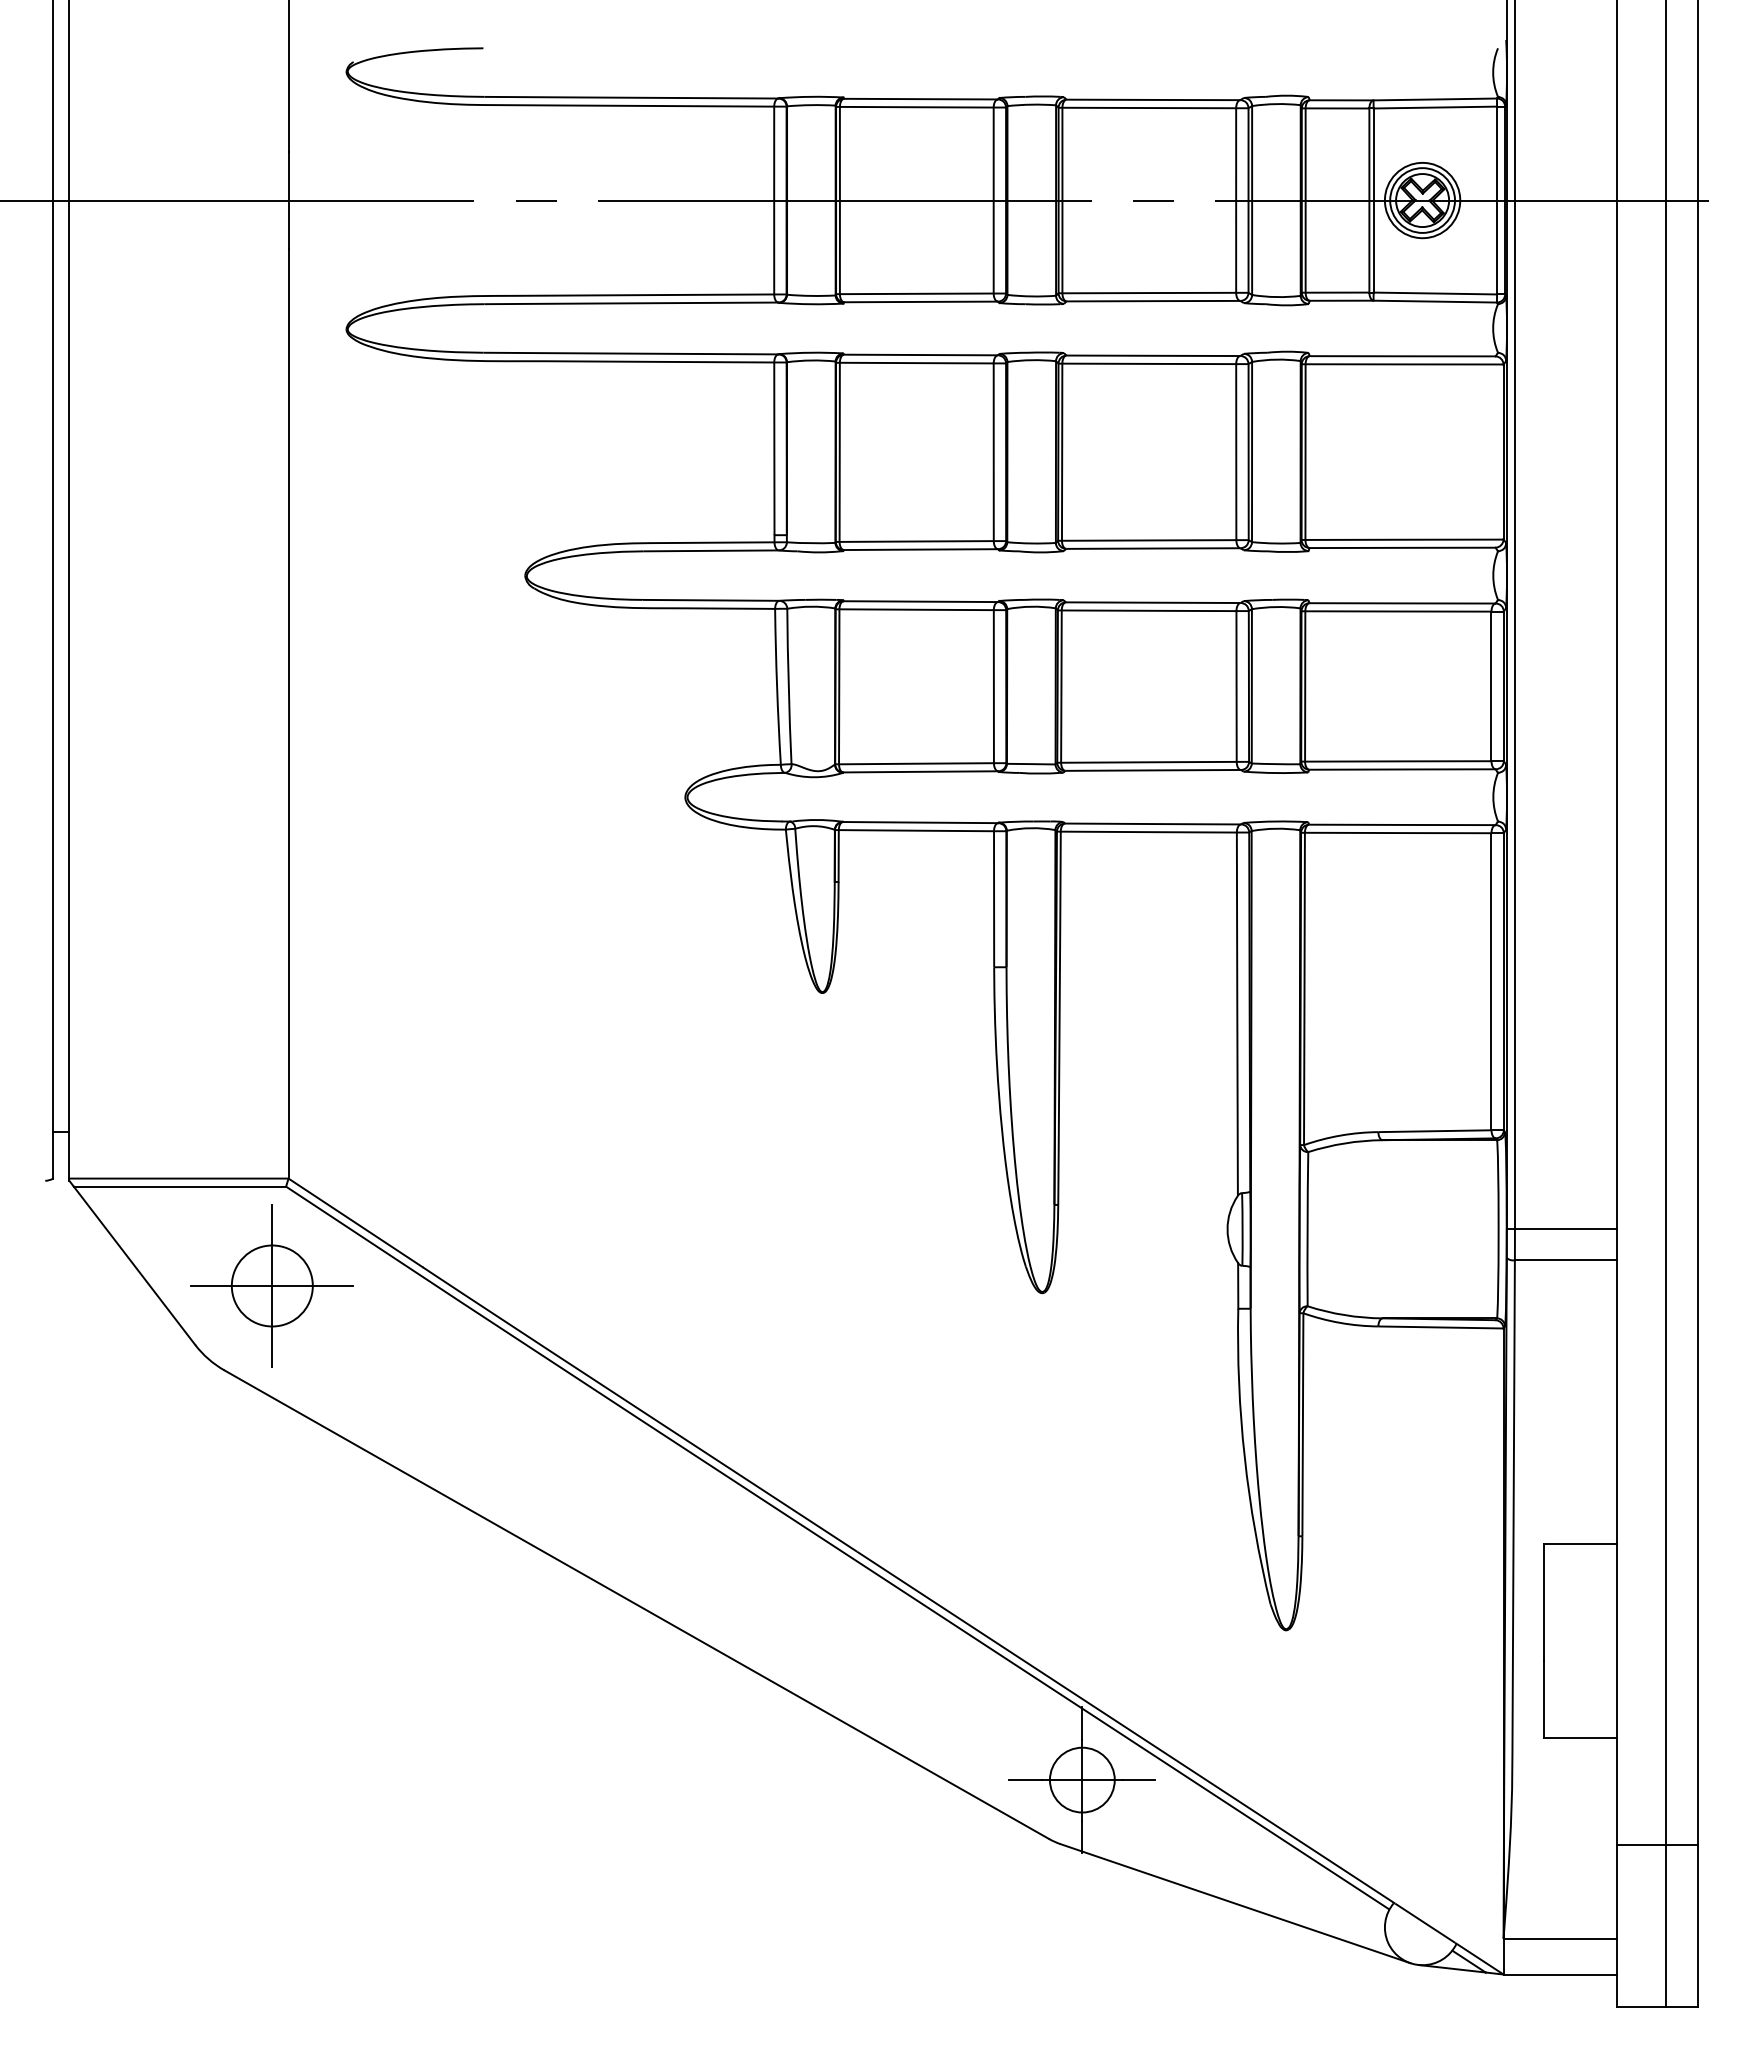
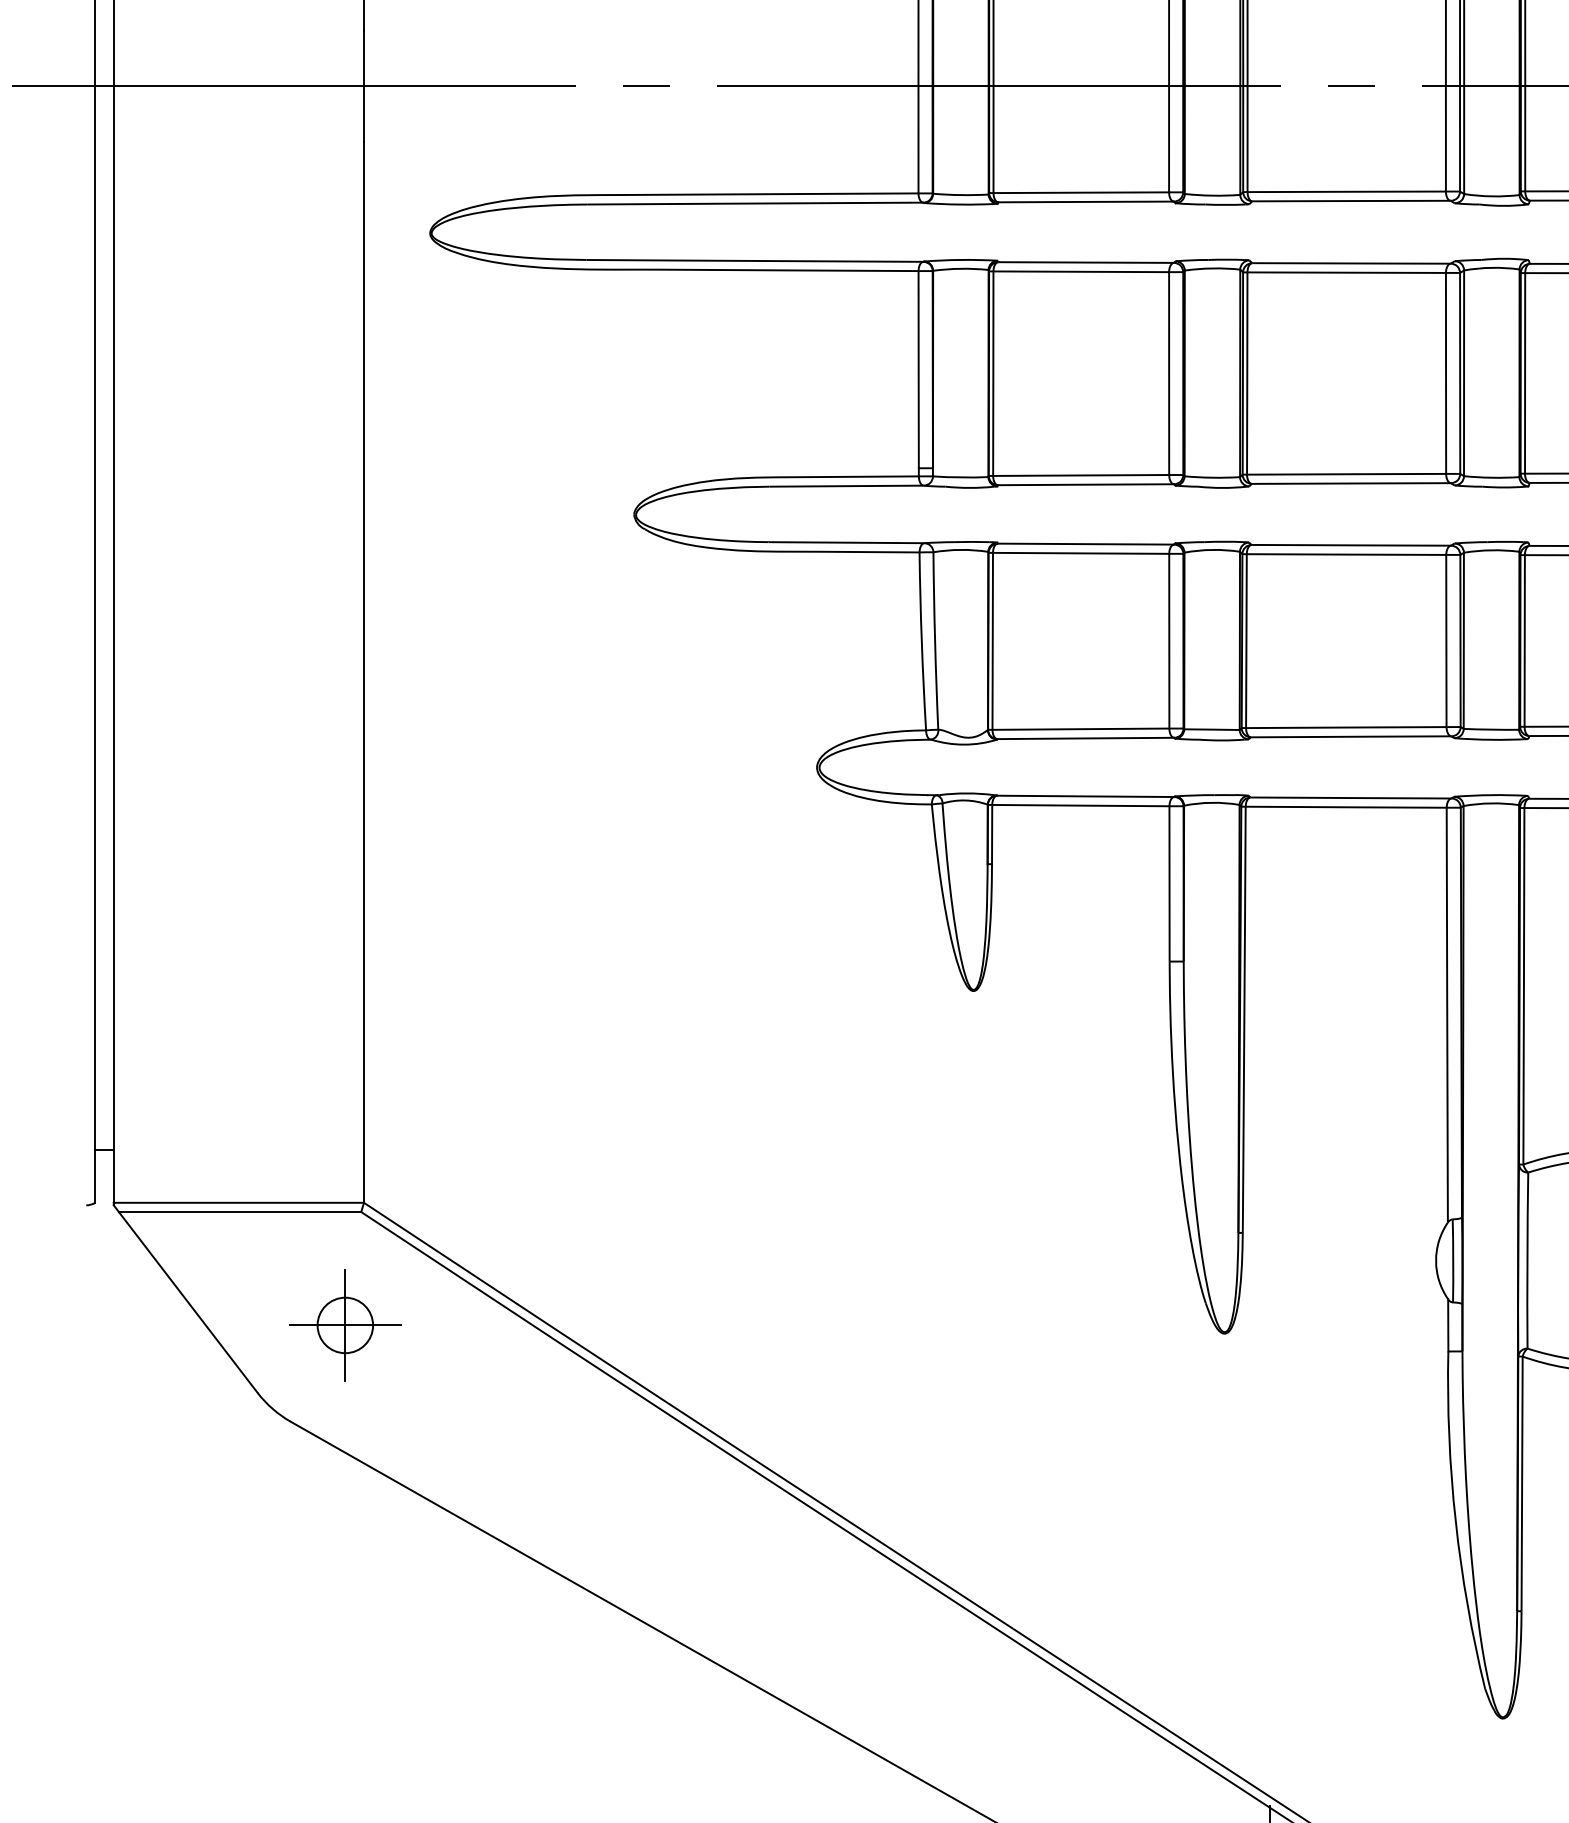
part: (271, 1285) -> (344, 1324), size x0.6

